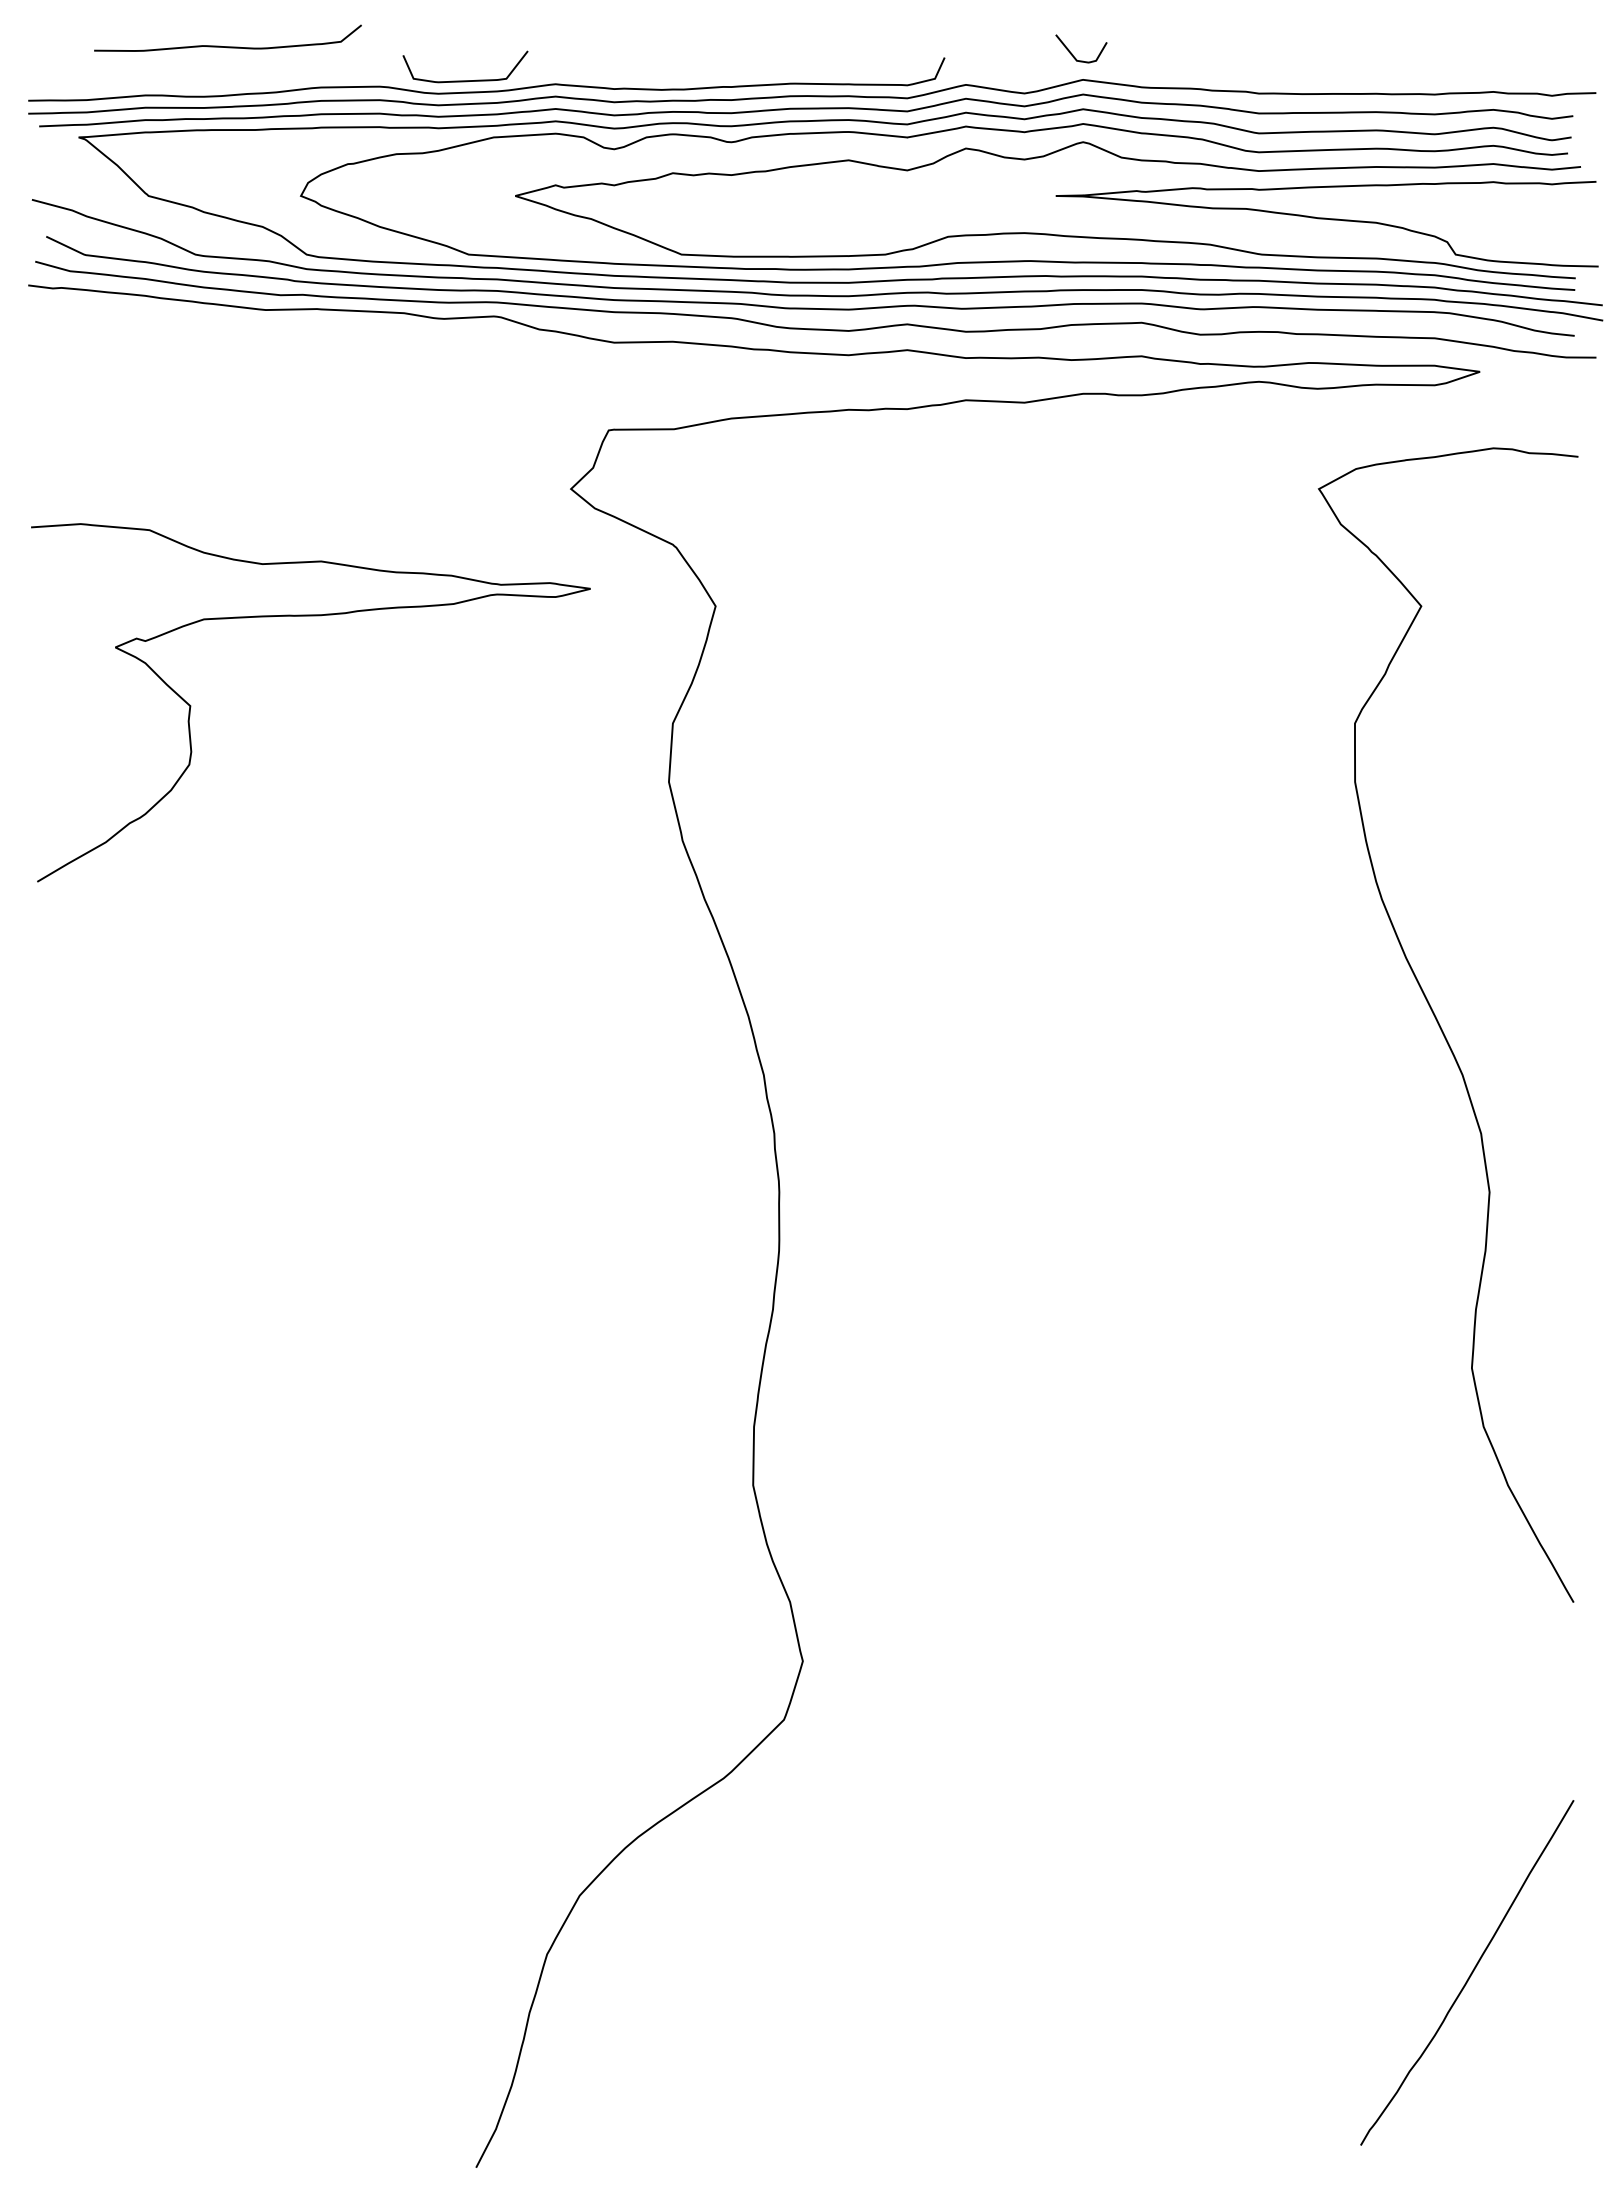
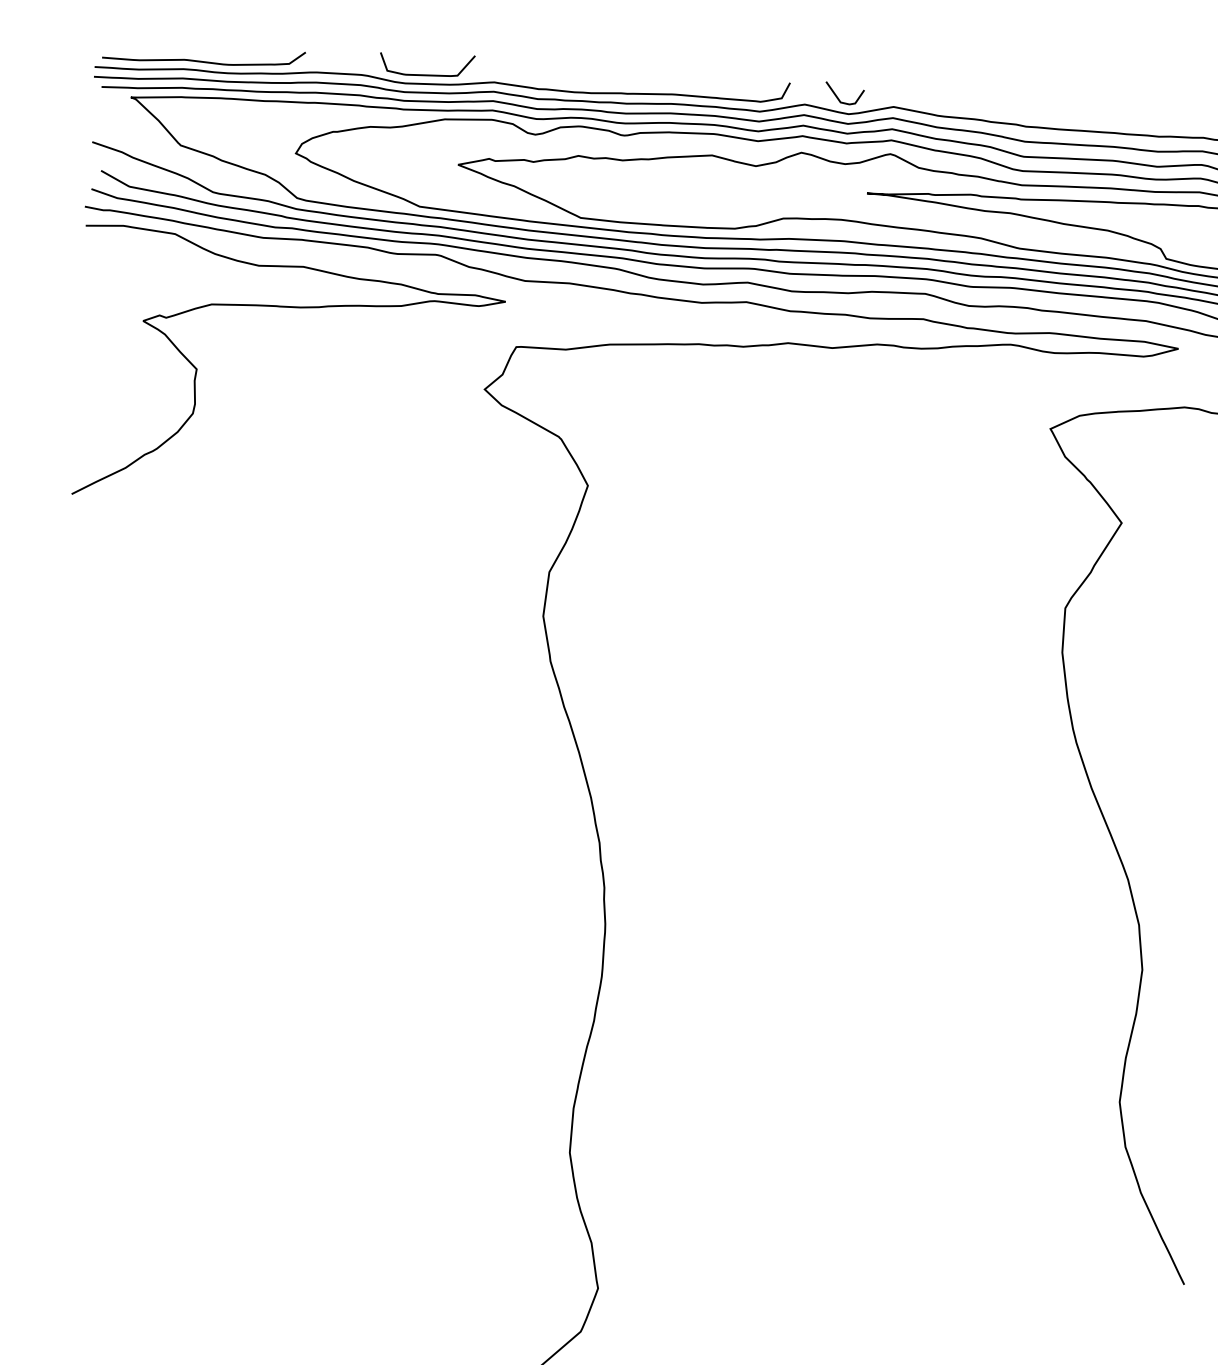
curve: (227, 46) -> (203, 61), moved
curve: (1073, 54) -> (838, 97), moved
curve: (310, 616) -> (292, 307), moved

